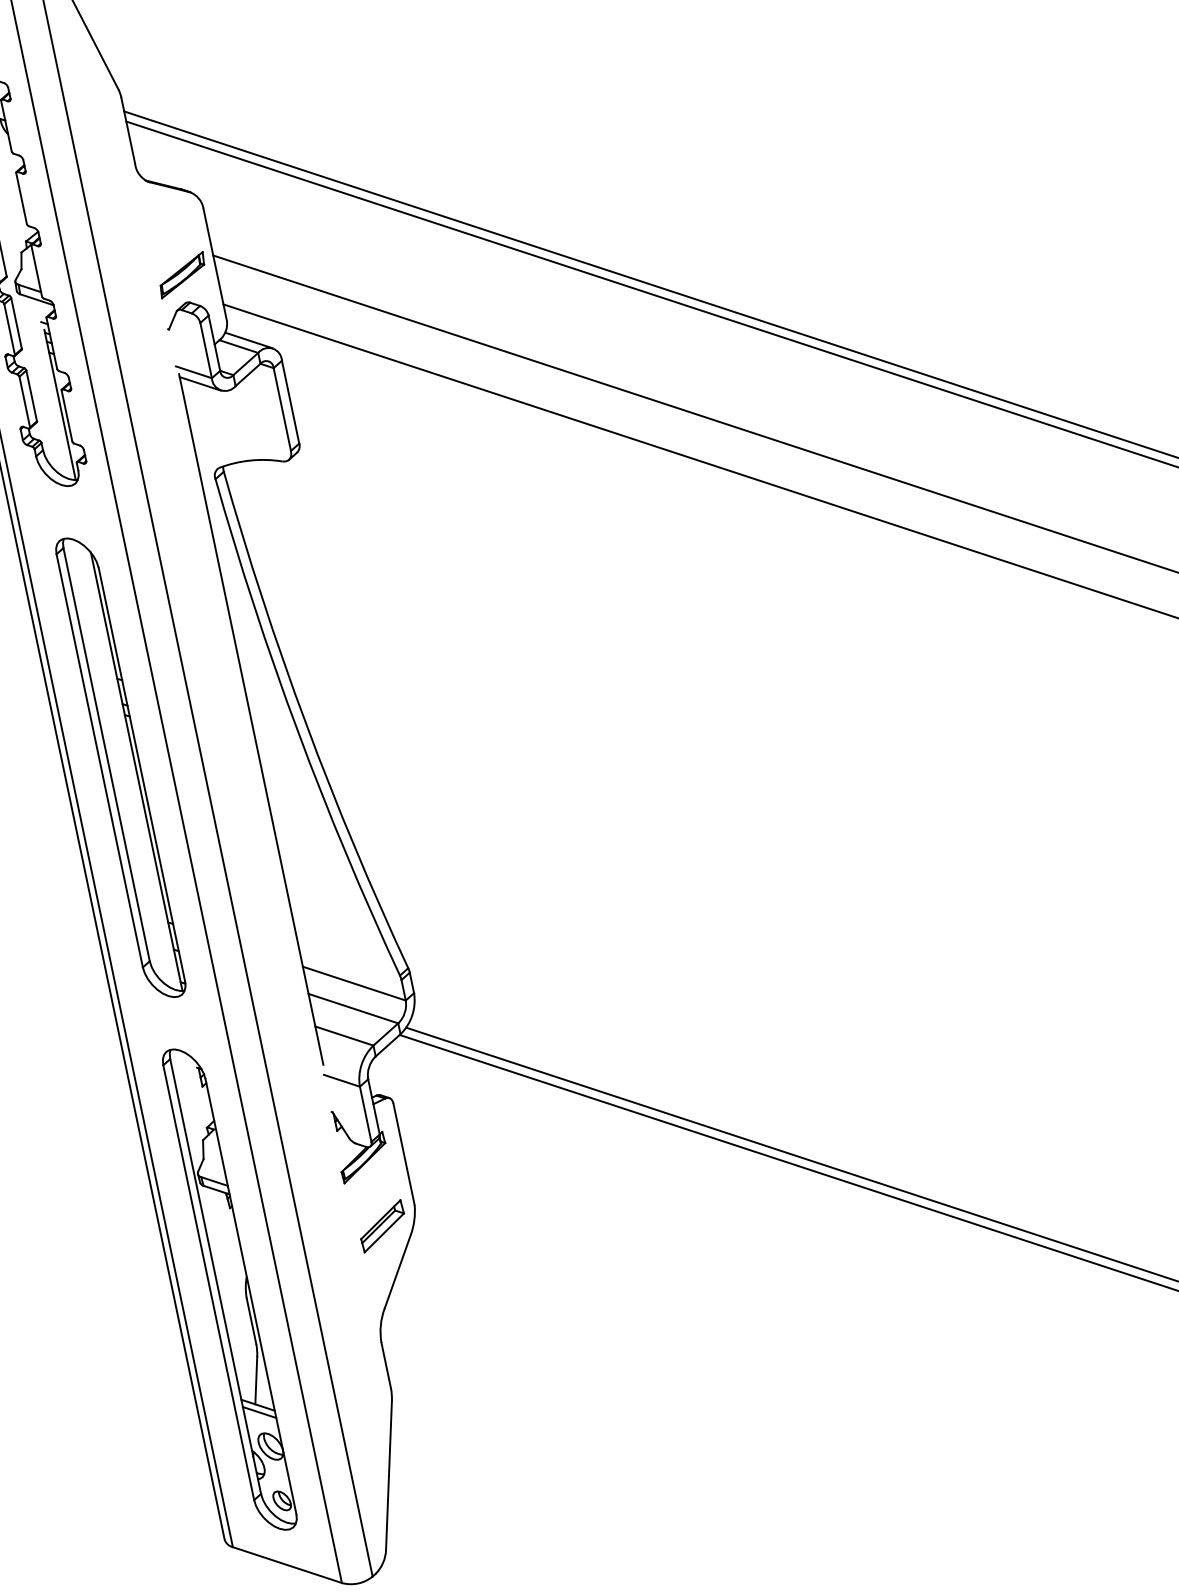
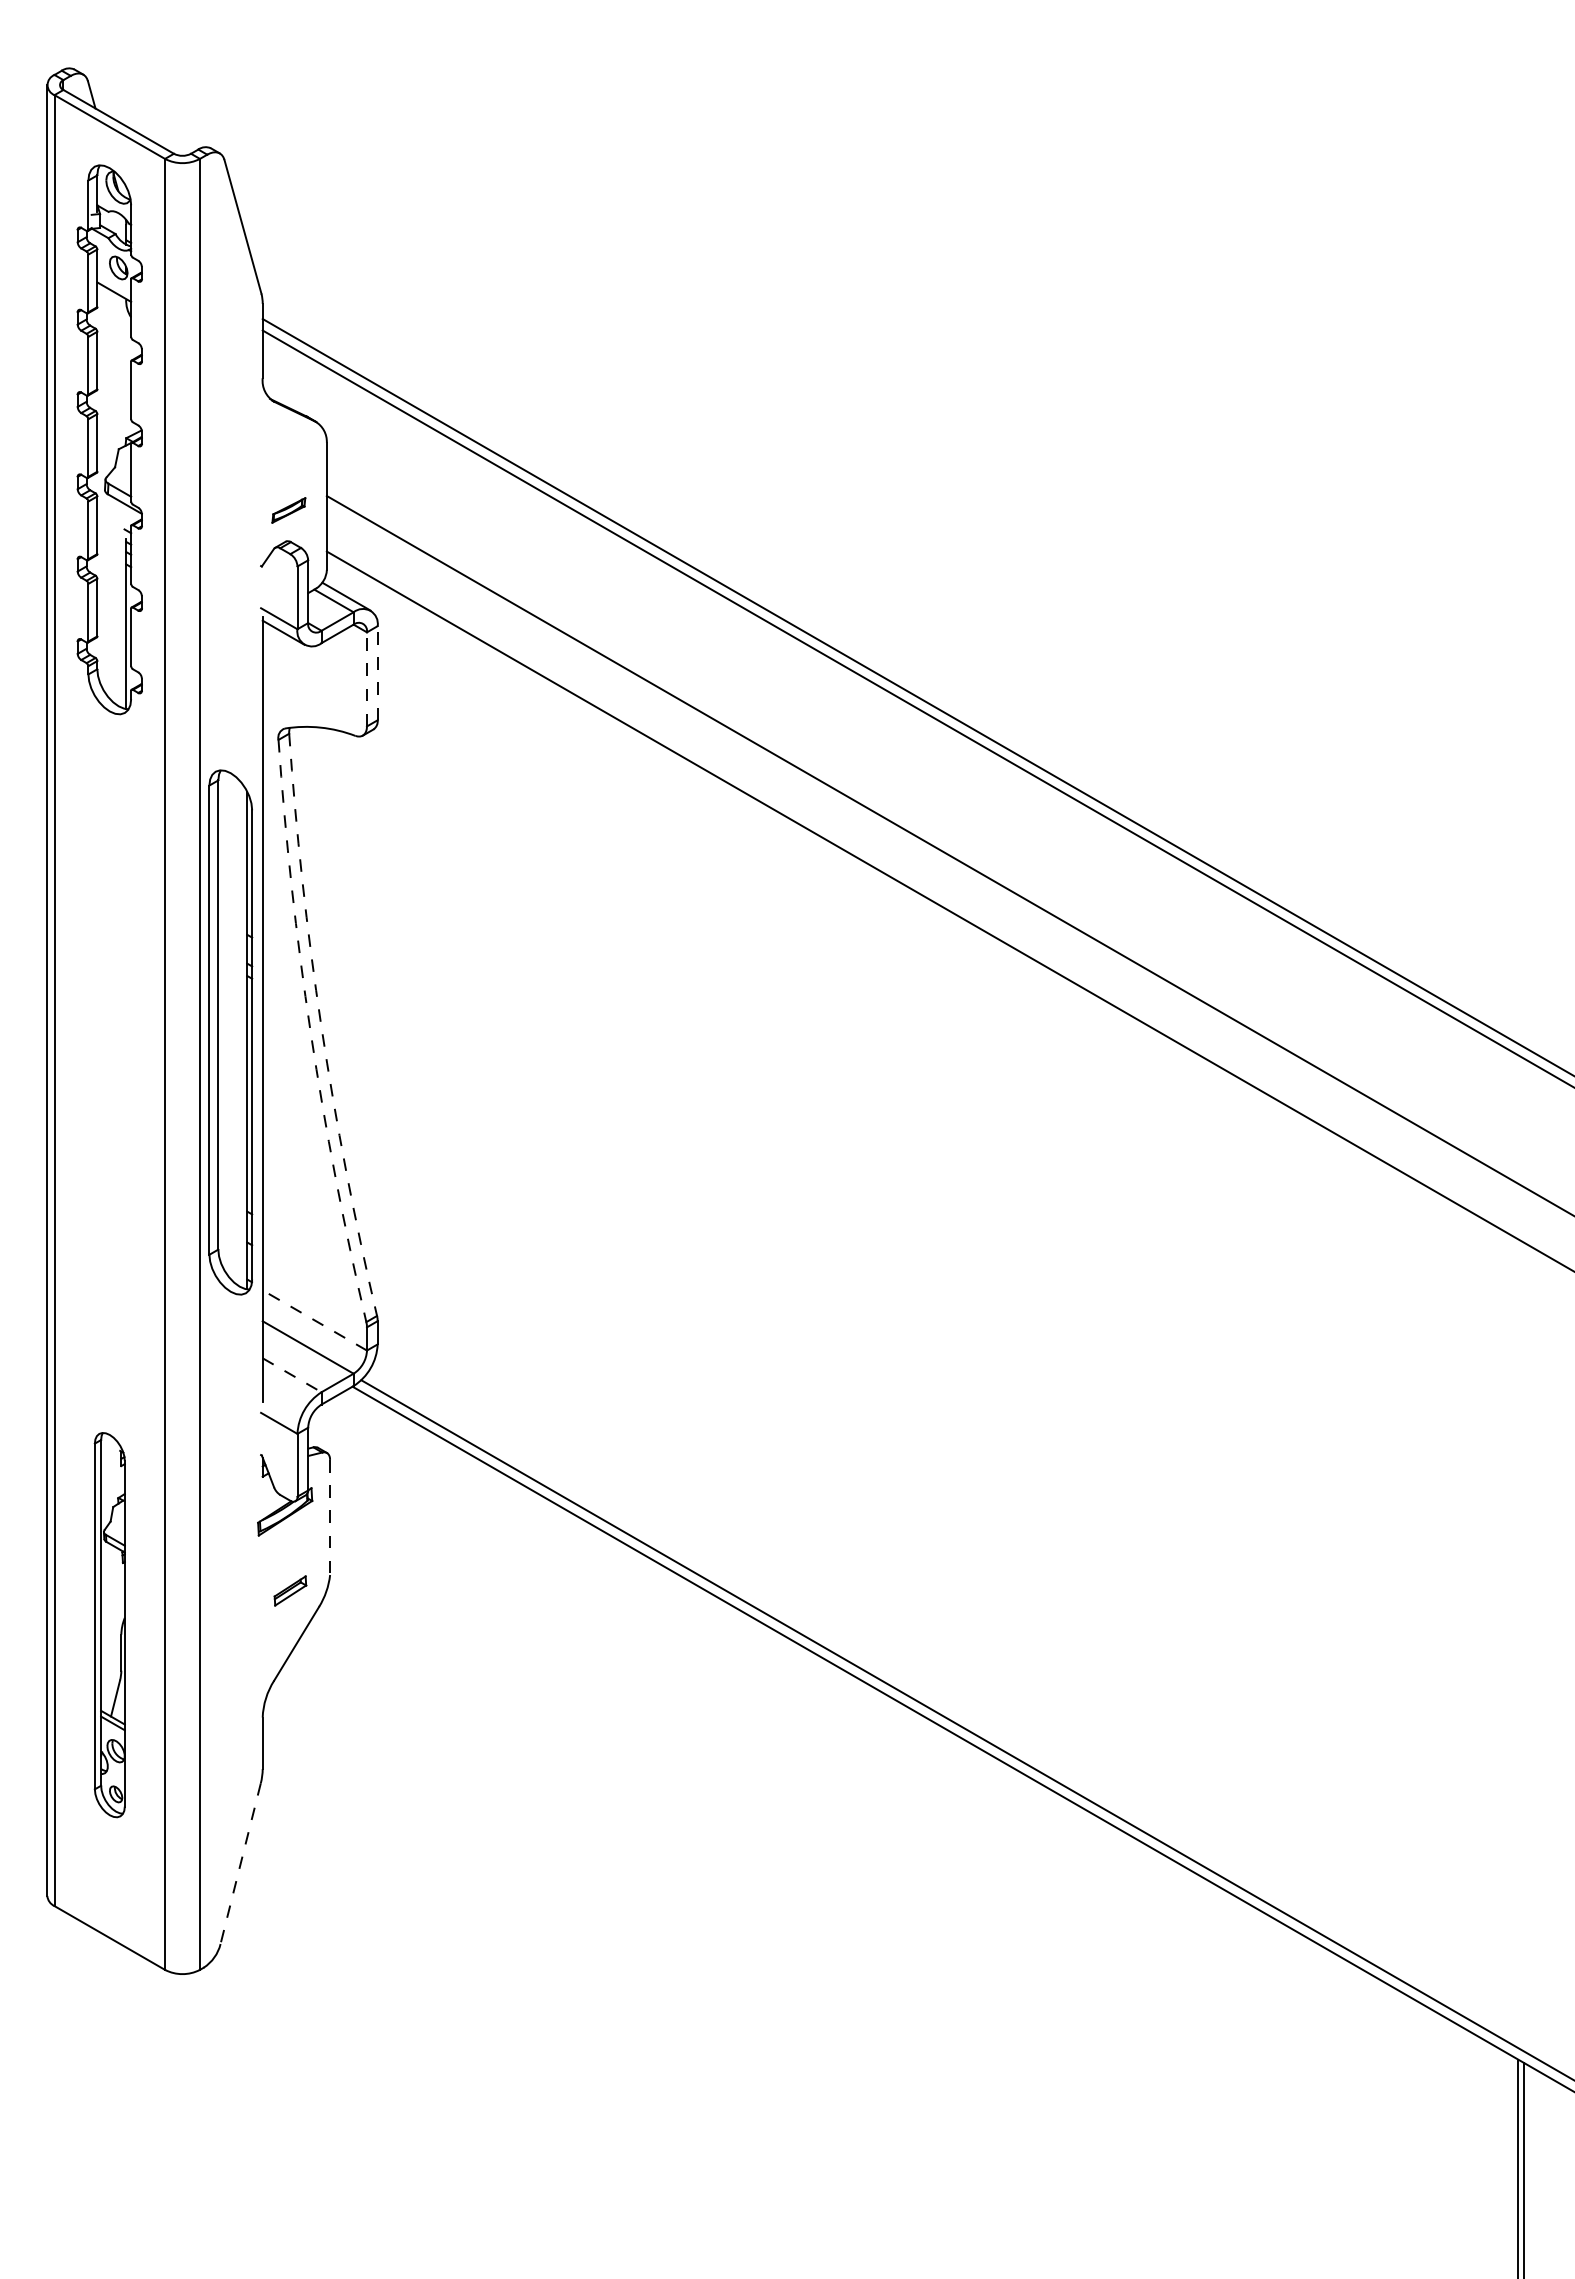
part: (182, 275) -> (288, 510), size x0.6
line: (290, 401) -> (377, 672), solid -> dashed
line: (282, 408) -> (367, 678), solid -> dashed
arc: (306, 723) -> (321, 1026), solid -> dashed
arc: (297, 730) -> (310, 1032), solid -> dashed
part: (120, 767) -> (230, 1032), moved
line: (354, 983) -> (314, 1320), solid -> dashed
line: (344, 1036) -> (292, 1375), solid -> dashed
line: (404, 1154) -> (330, 1517), solid -> dashed
part: (382, 1225) -> (290, 1590), size x0.6
part: (229, 1289) -> (109, 1624), size x0.7
line: (388, 1475) -> (240, 1863), solid -> dashed

